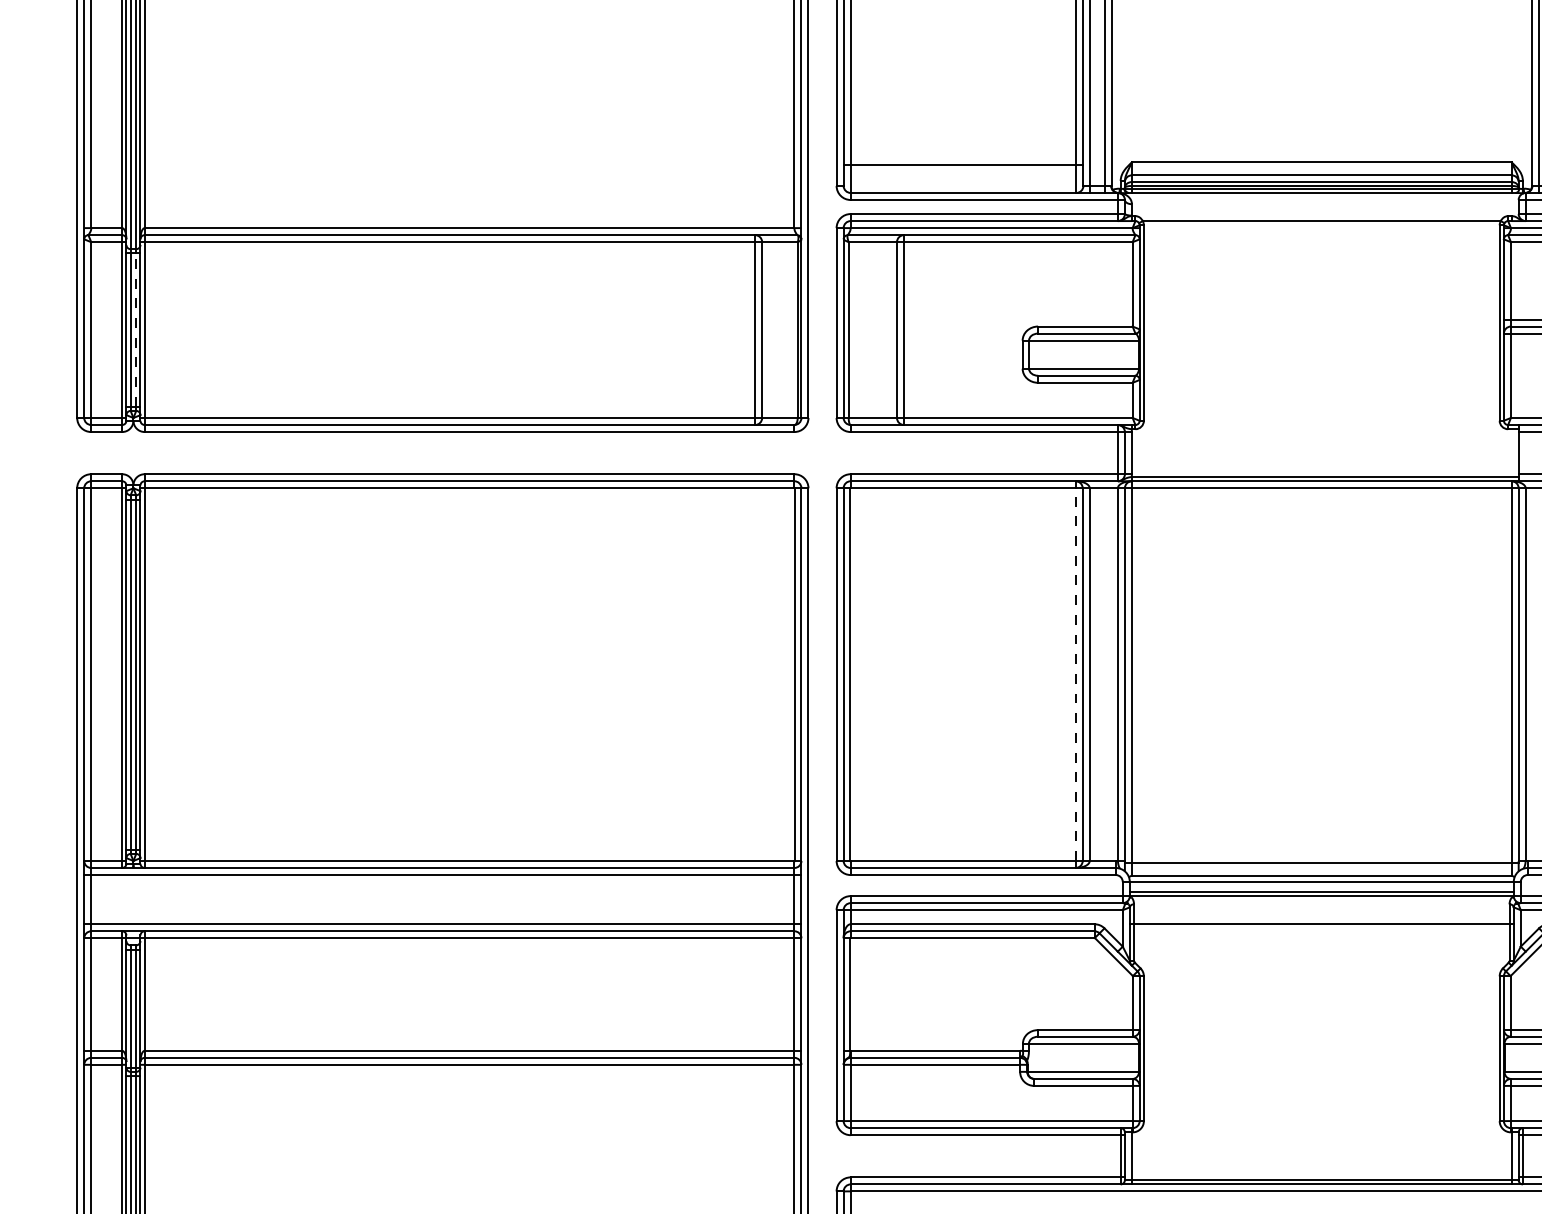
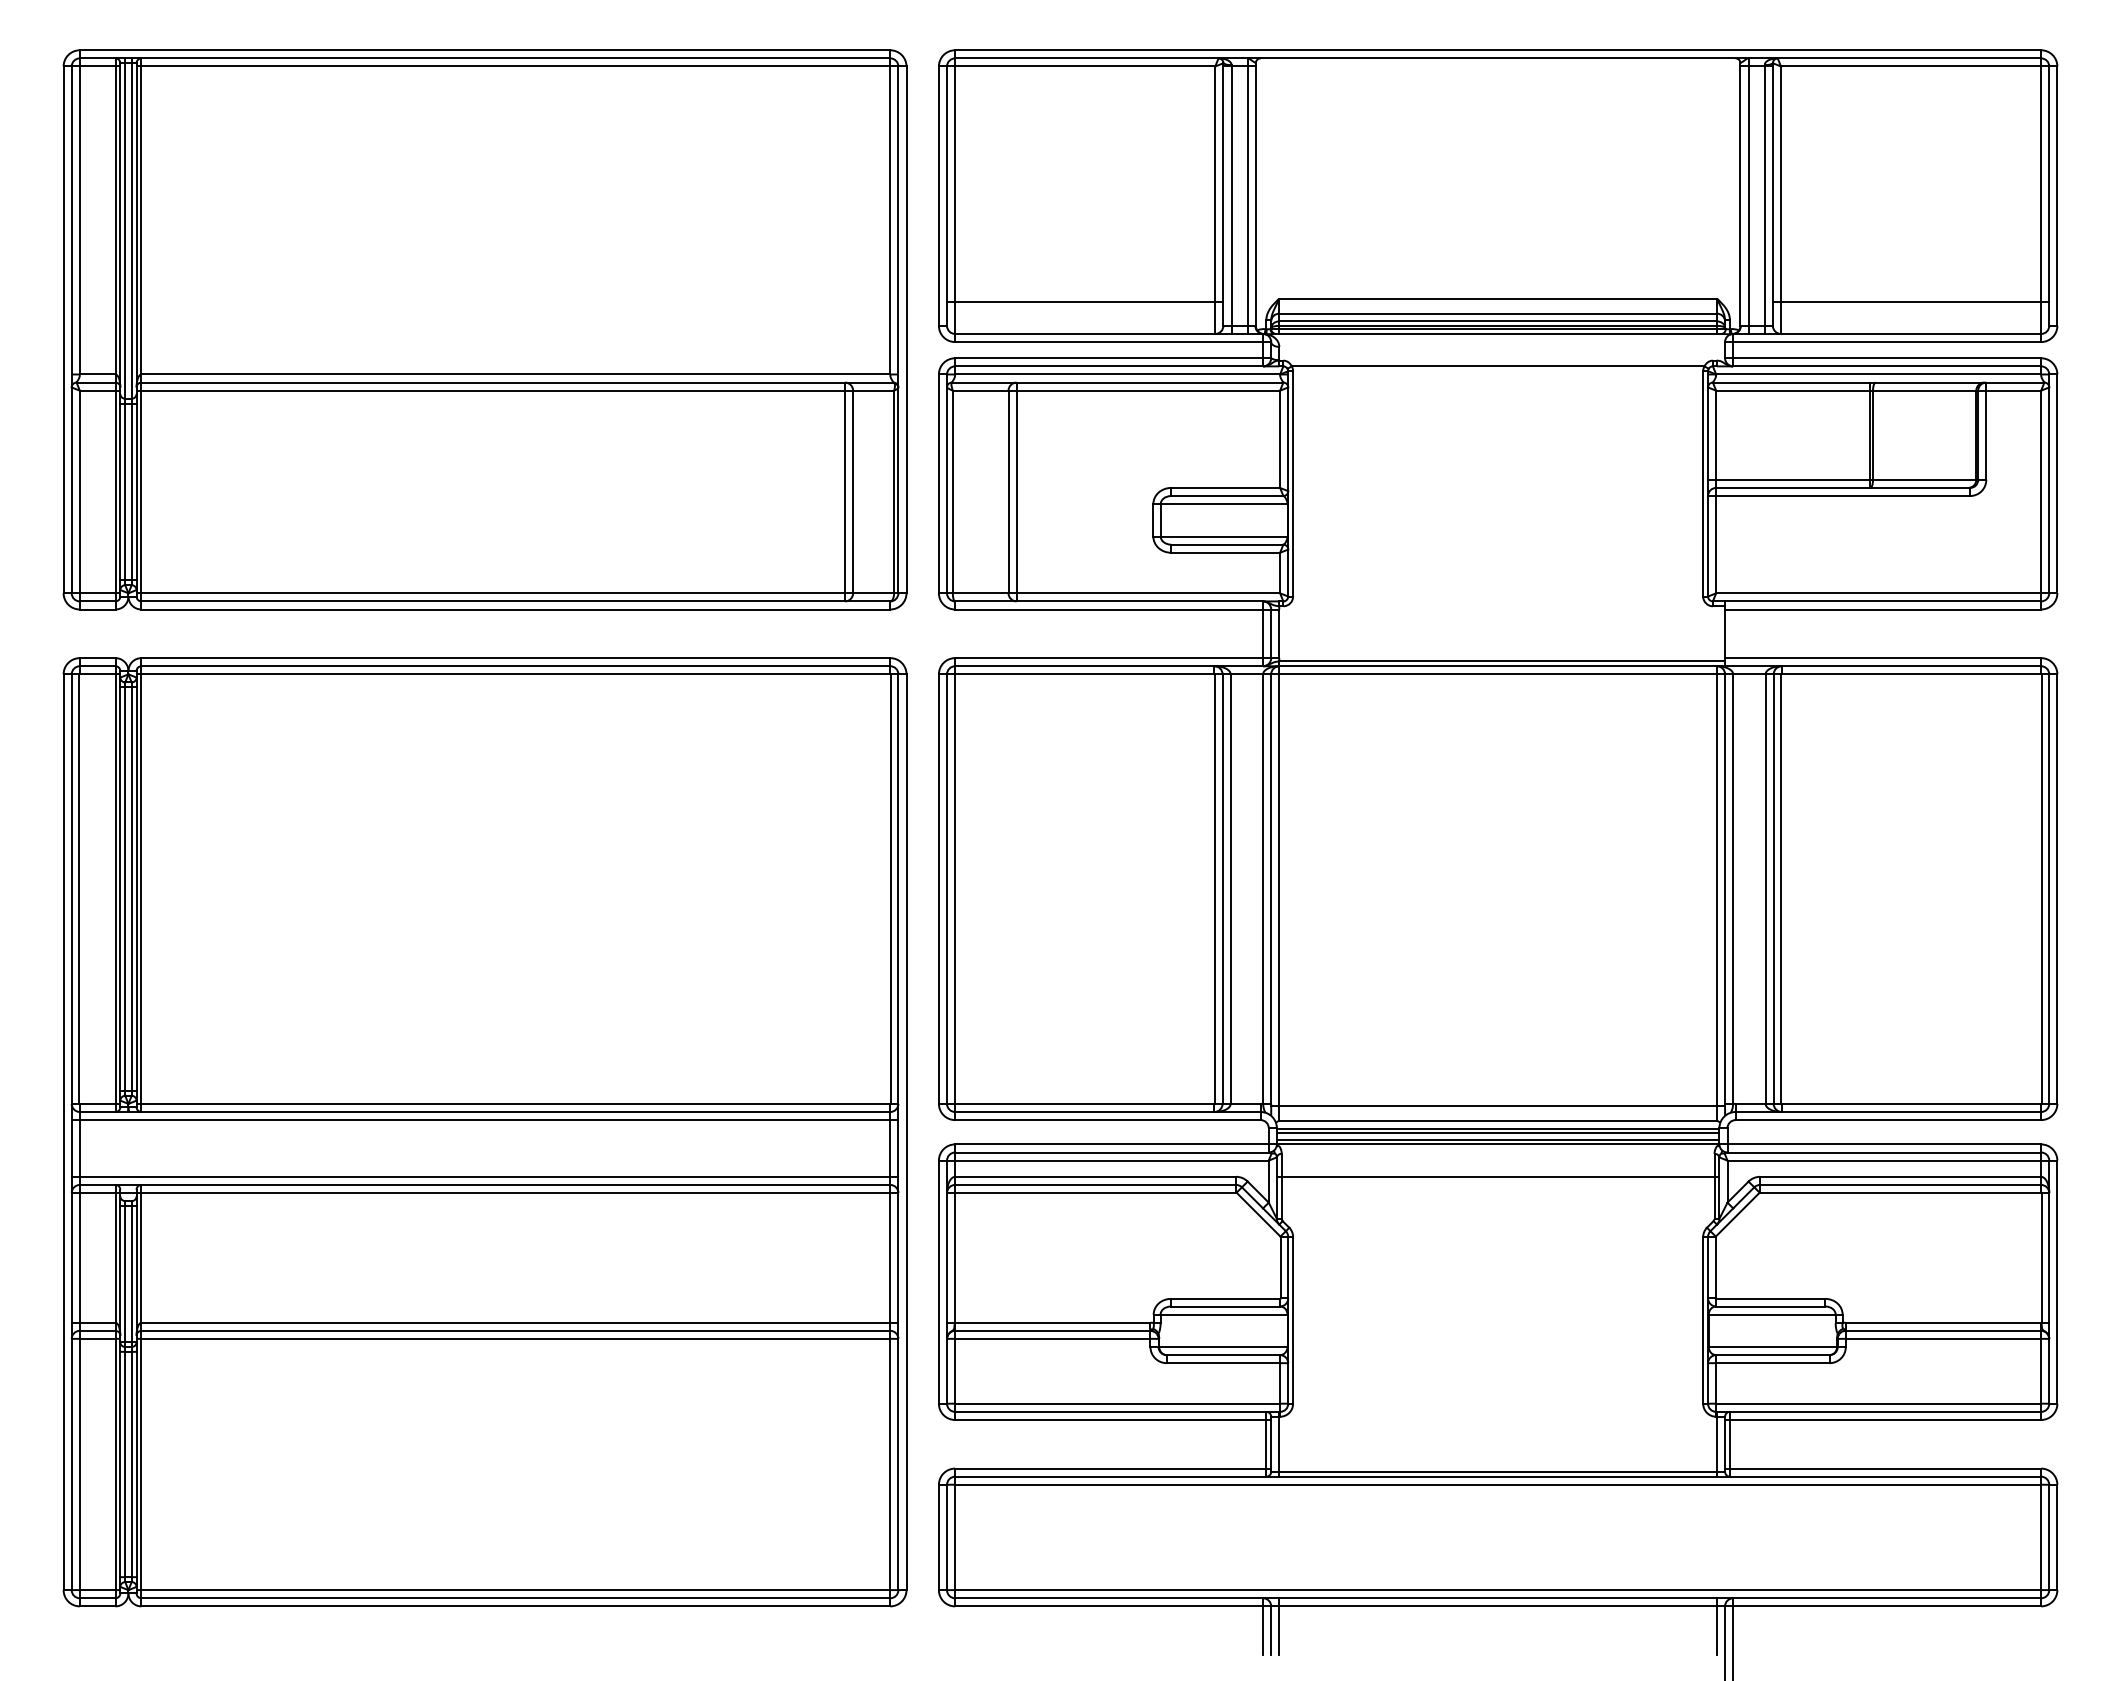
line: (136, 329) -> (131, 491), dashed -> solid
line: (1075, 674) -> (1214, 889), dashed -> solid
line: (1321, 886) -> (1497, 1133), added

